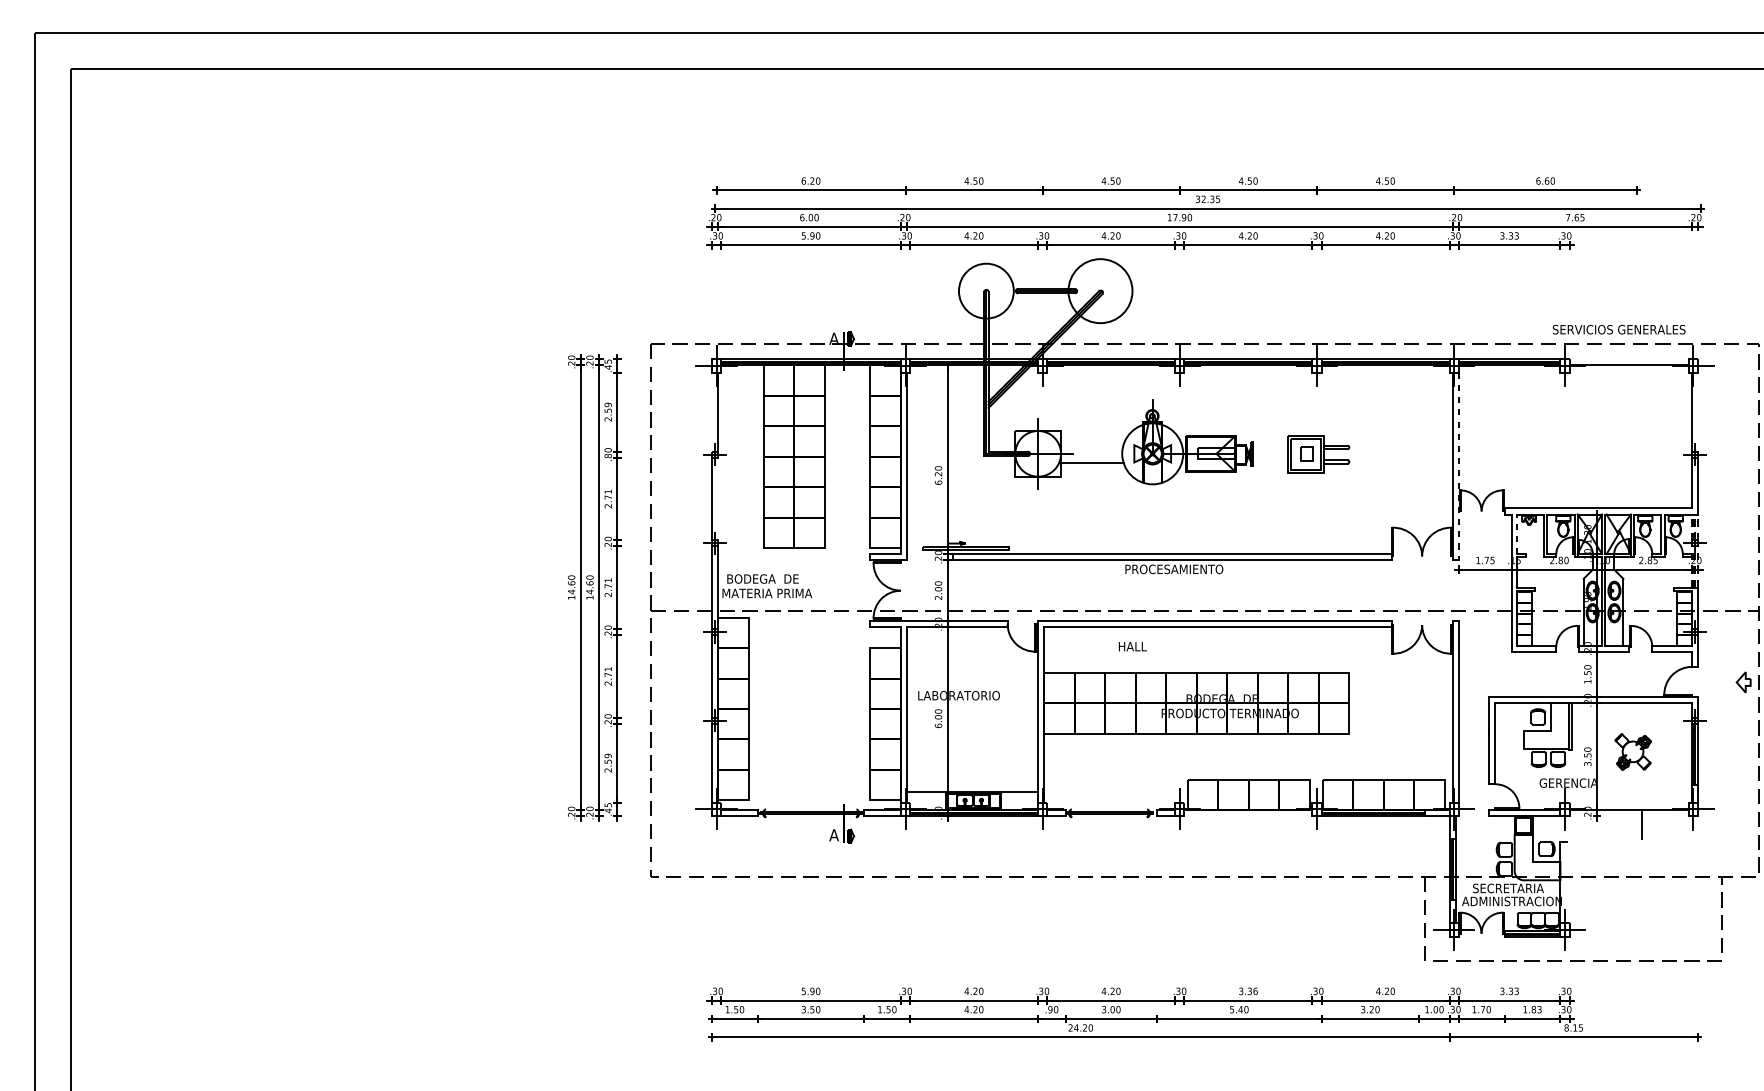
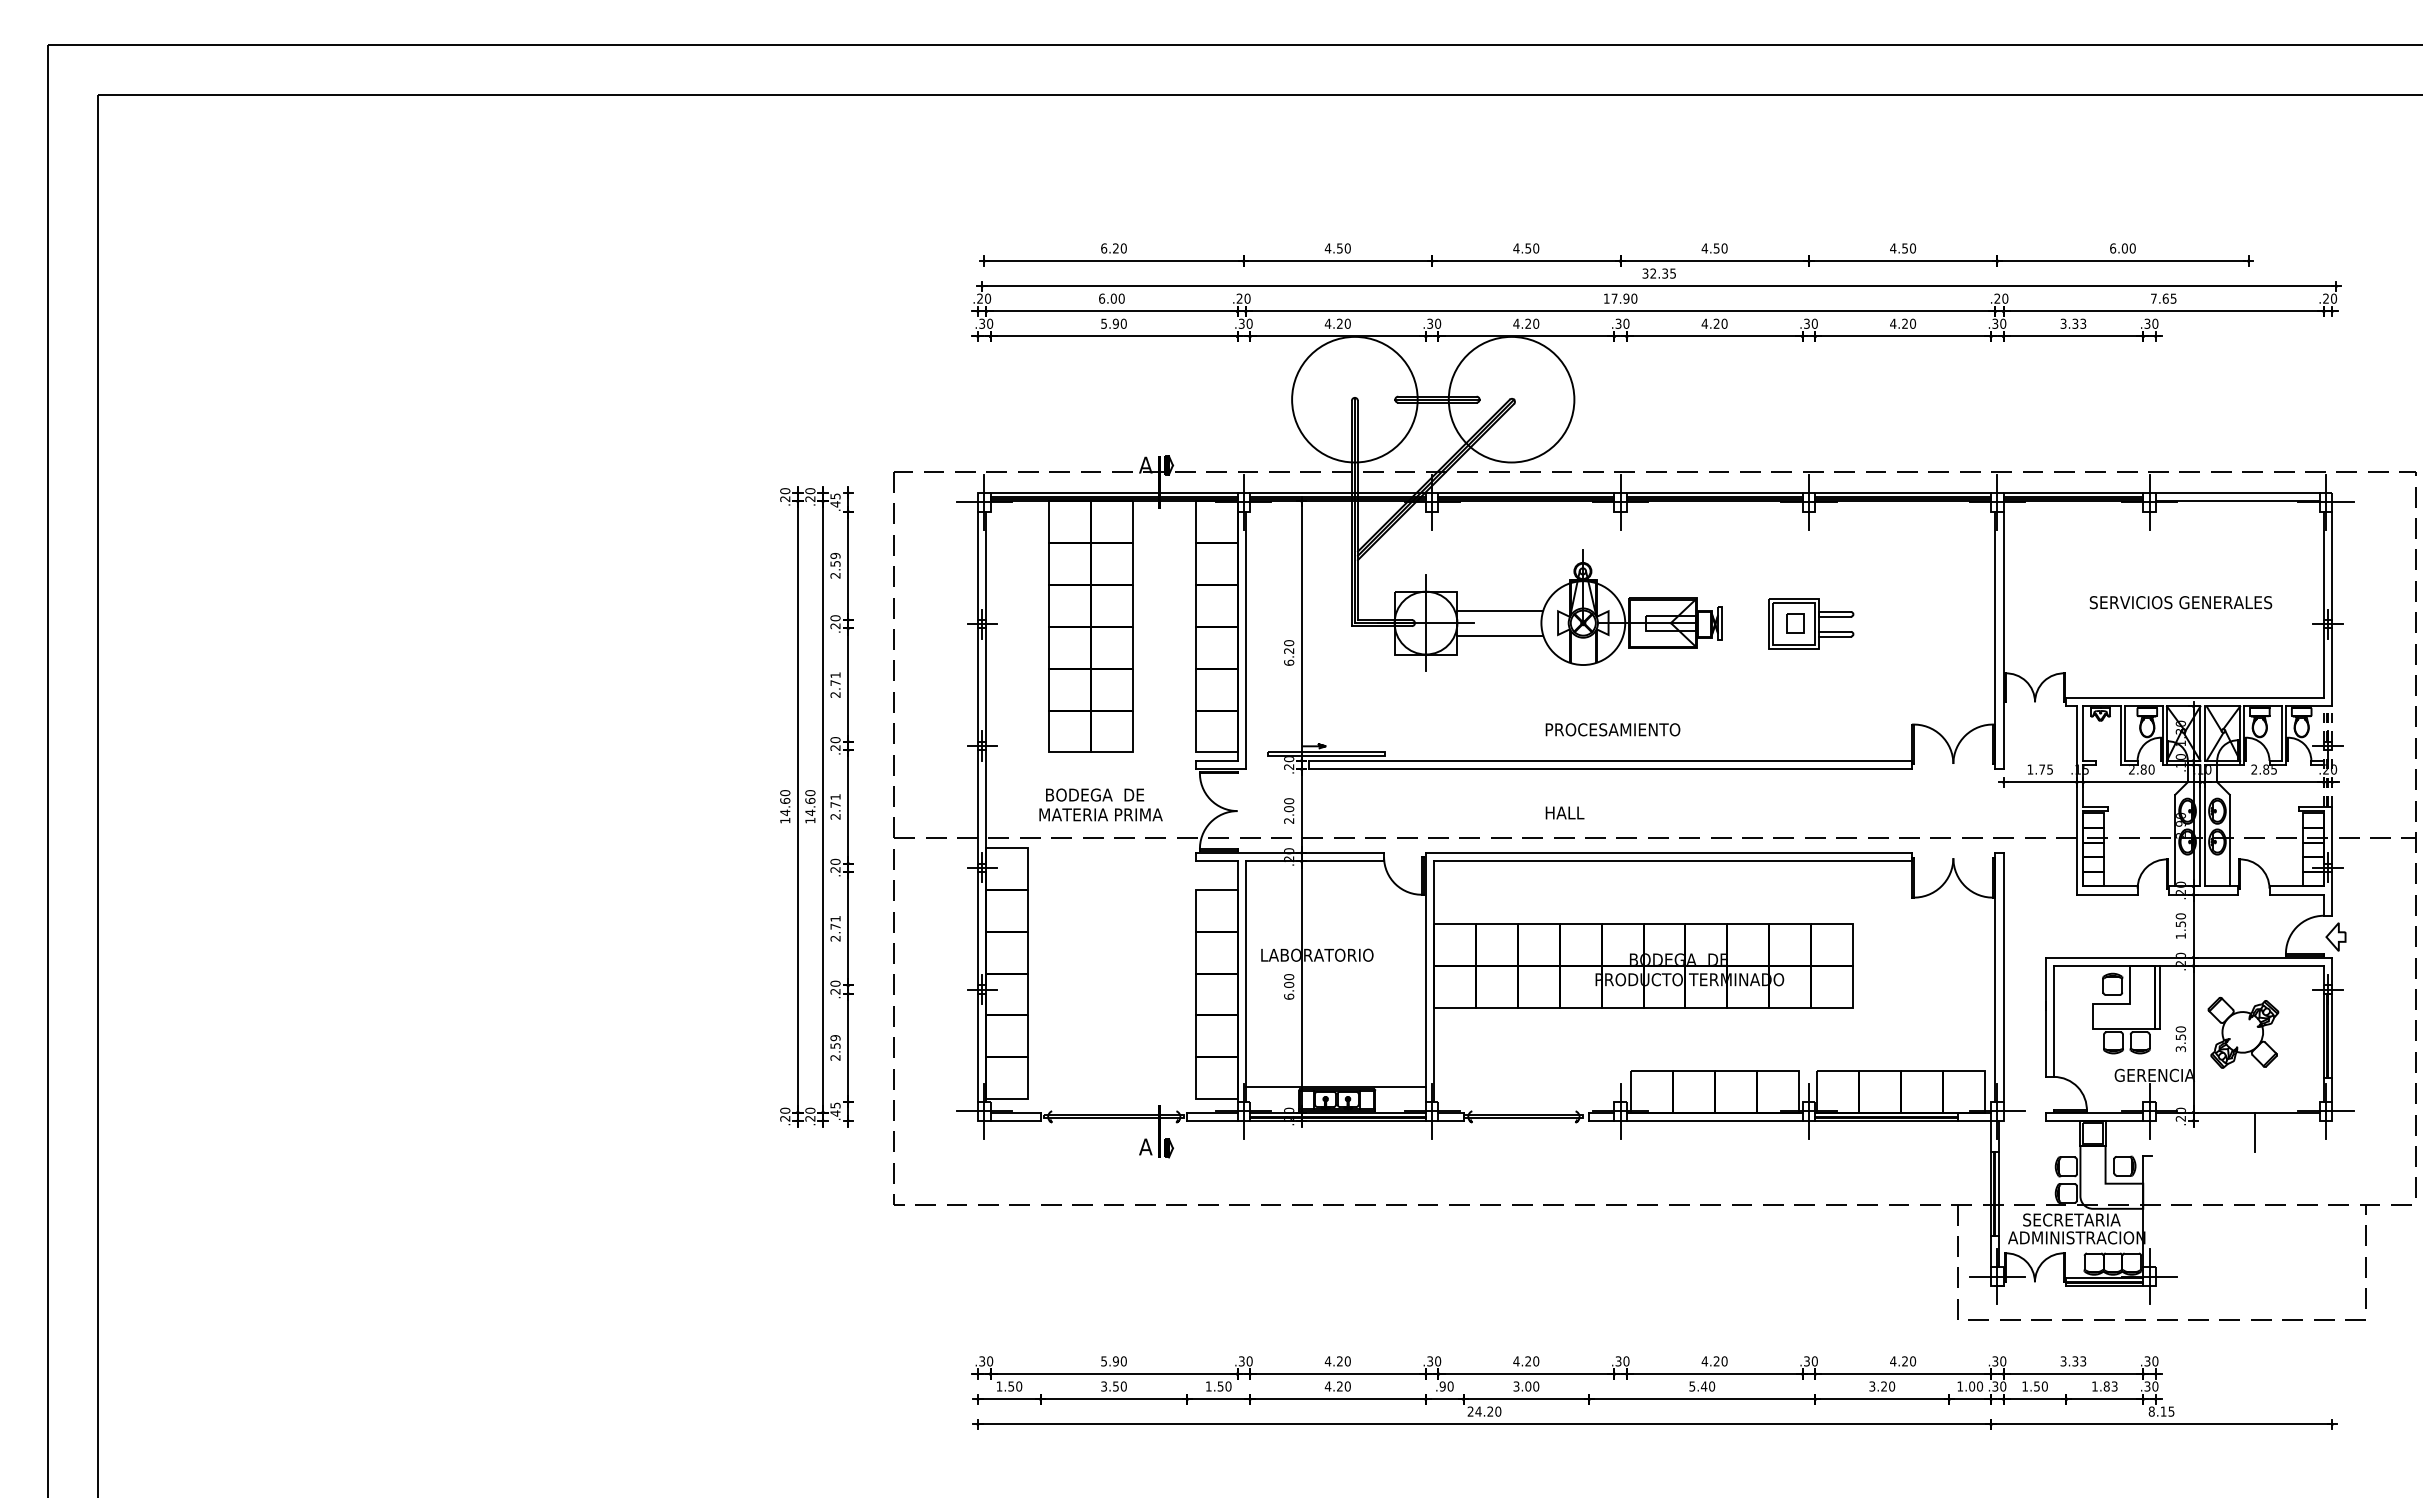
text: (1546, 181) -> (2124, 248), 6.60 -> 6.00
circle: (986, 291) -> (1354, 399), size x1.67
circle: (1100, 291) -> (1511, 399), size x1.43
text: (1618, 329) -> (2180, 602), moved
line: (1629, 358) -> (2237, 492), added
line: (711, 411) -> (977, 565), added
line: (1698, 411) -> (2332, 565), added
line: (1092, 444) -> (1500, 610), added
text: (608, 456) -> (835, 626), .80 -> .20
line: (1458, 466) -> (2003, 640), dashed -> solid
line: (718, 498) -> (986, 684), added
line: (1516, 534) -> (2083, 733), dashed -> solid
text: (1173, 569) -> (1612, 729), moved
text: (766, 585) -> (1100, 804), moved
text: (1132, 646) -> (1564, 812), moved
part: (1743, 682) -> (2335, 936), moved
part: (1633, 751) -> (2243, 1032), size x1.43
line: (1248, 815) -> (1714, 1120), added
text: (1248, 991) -> (1714, 1361), 3.36 -> 4.20
text: (1482, 1009) -> (2036, 1386), 1.70 -> 1.50

